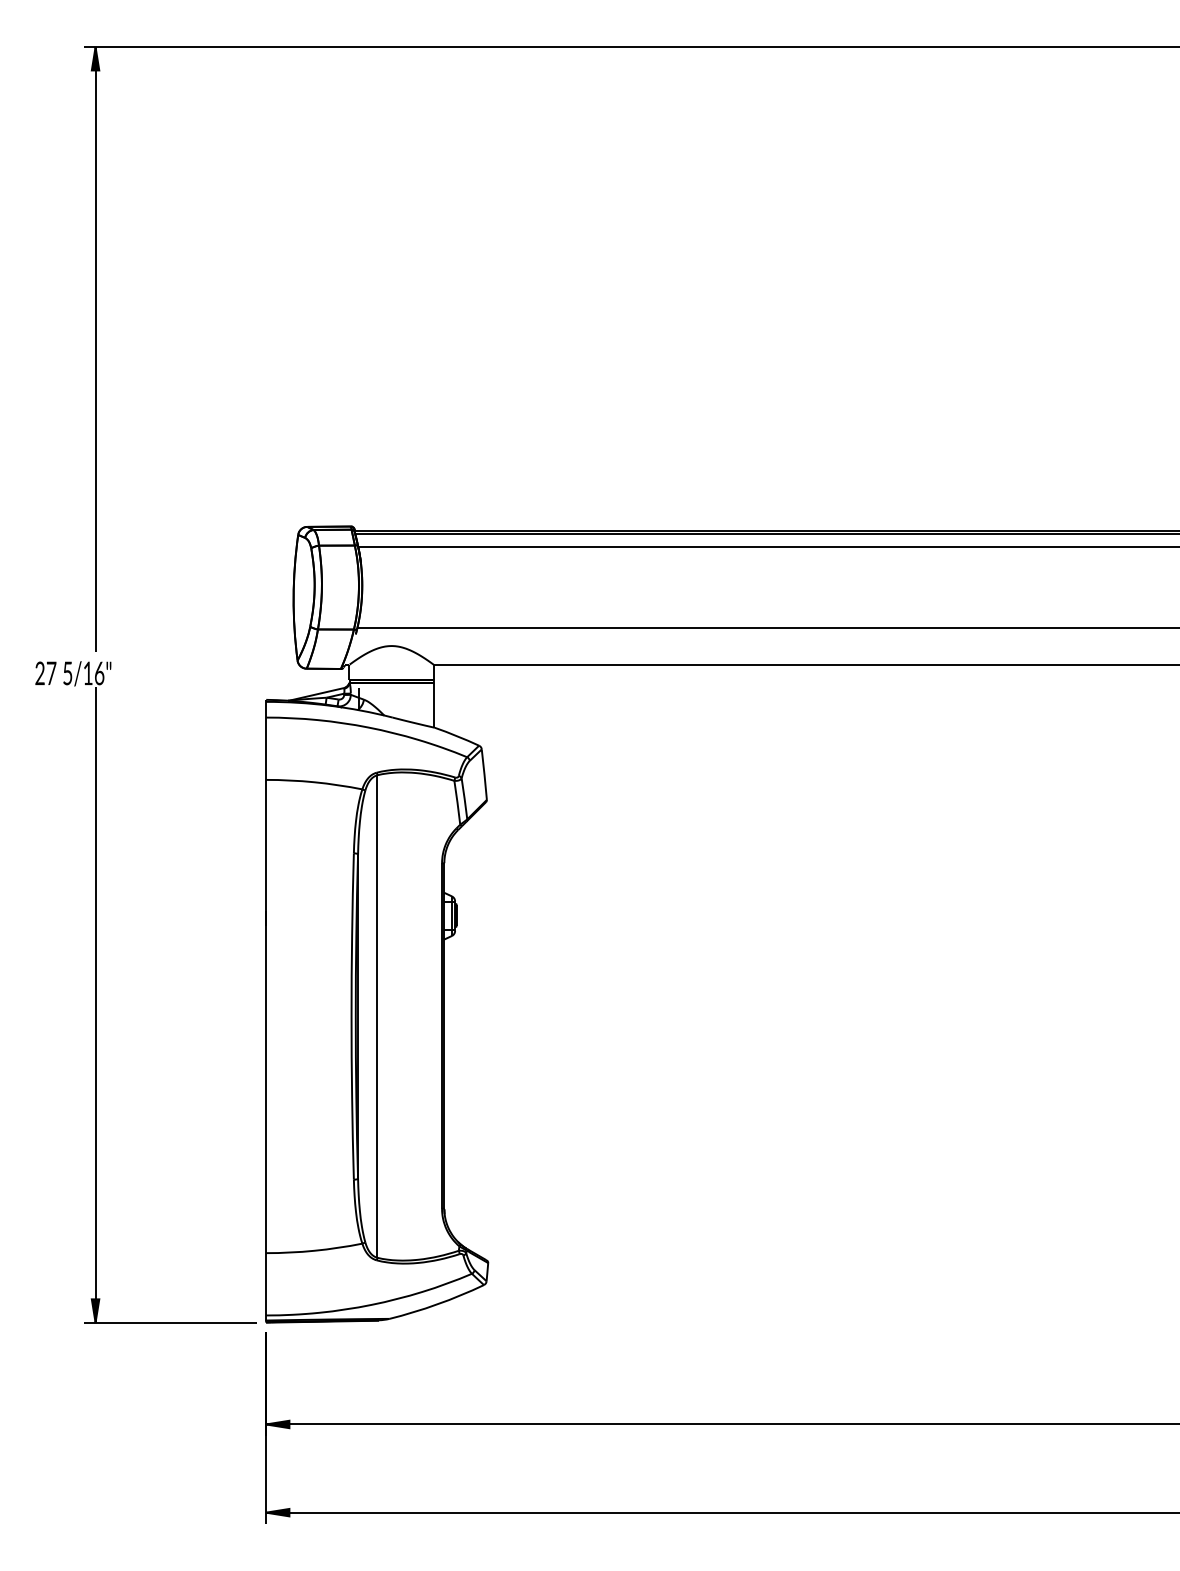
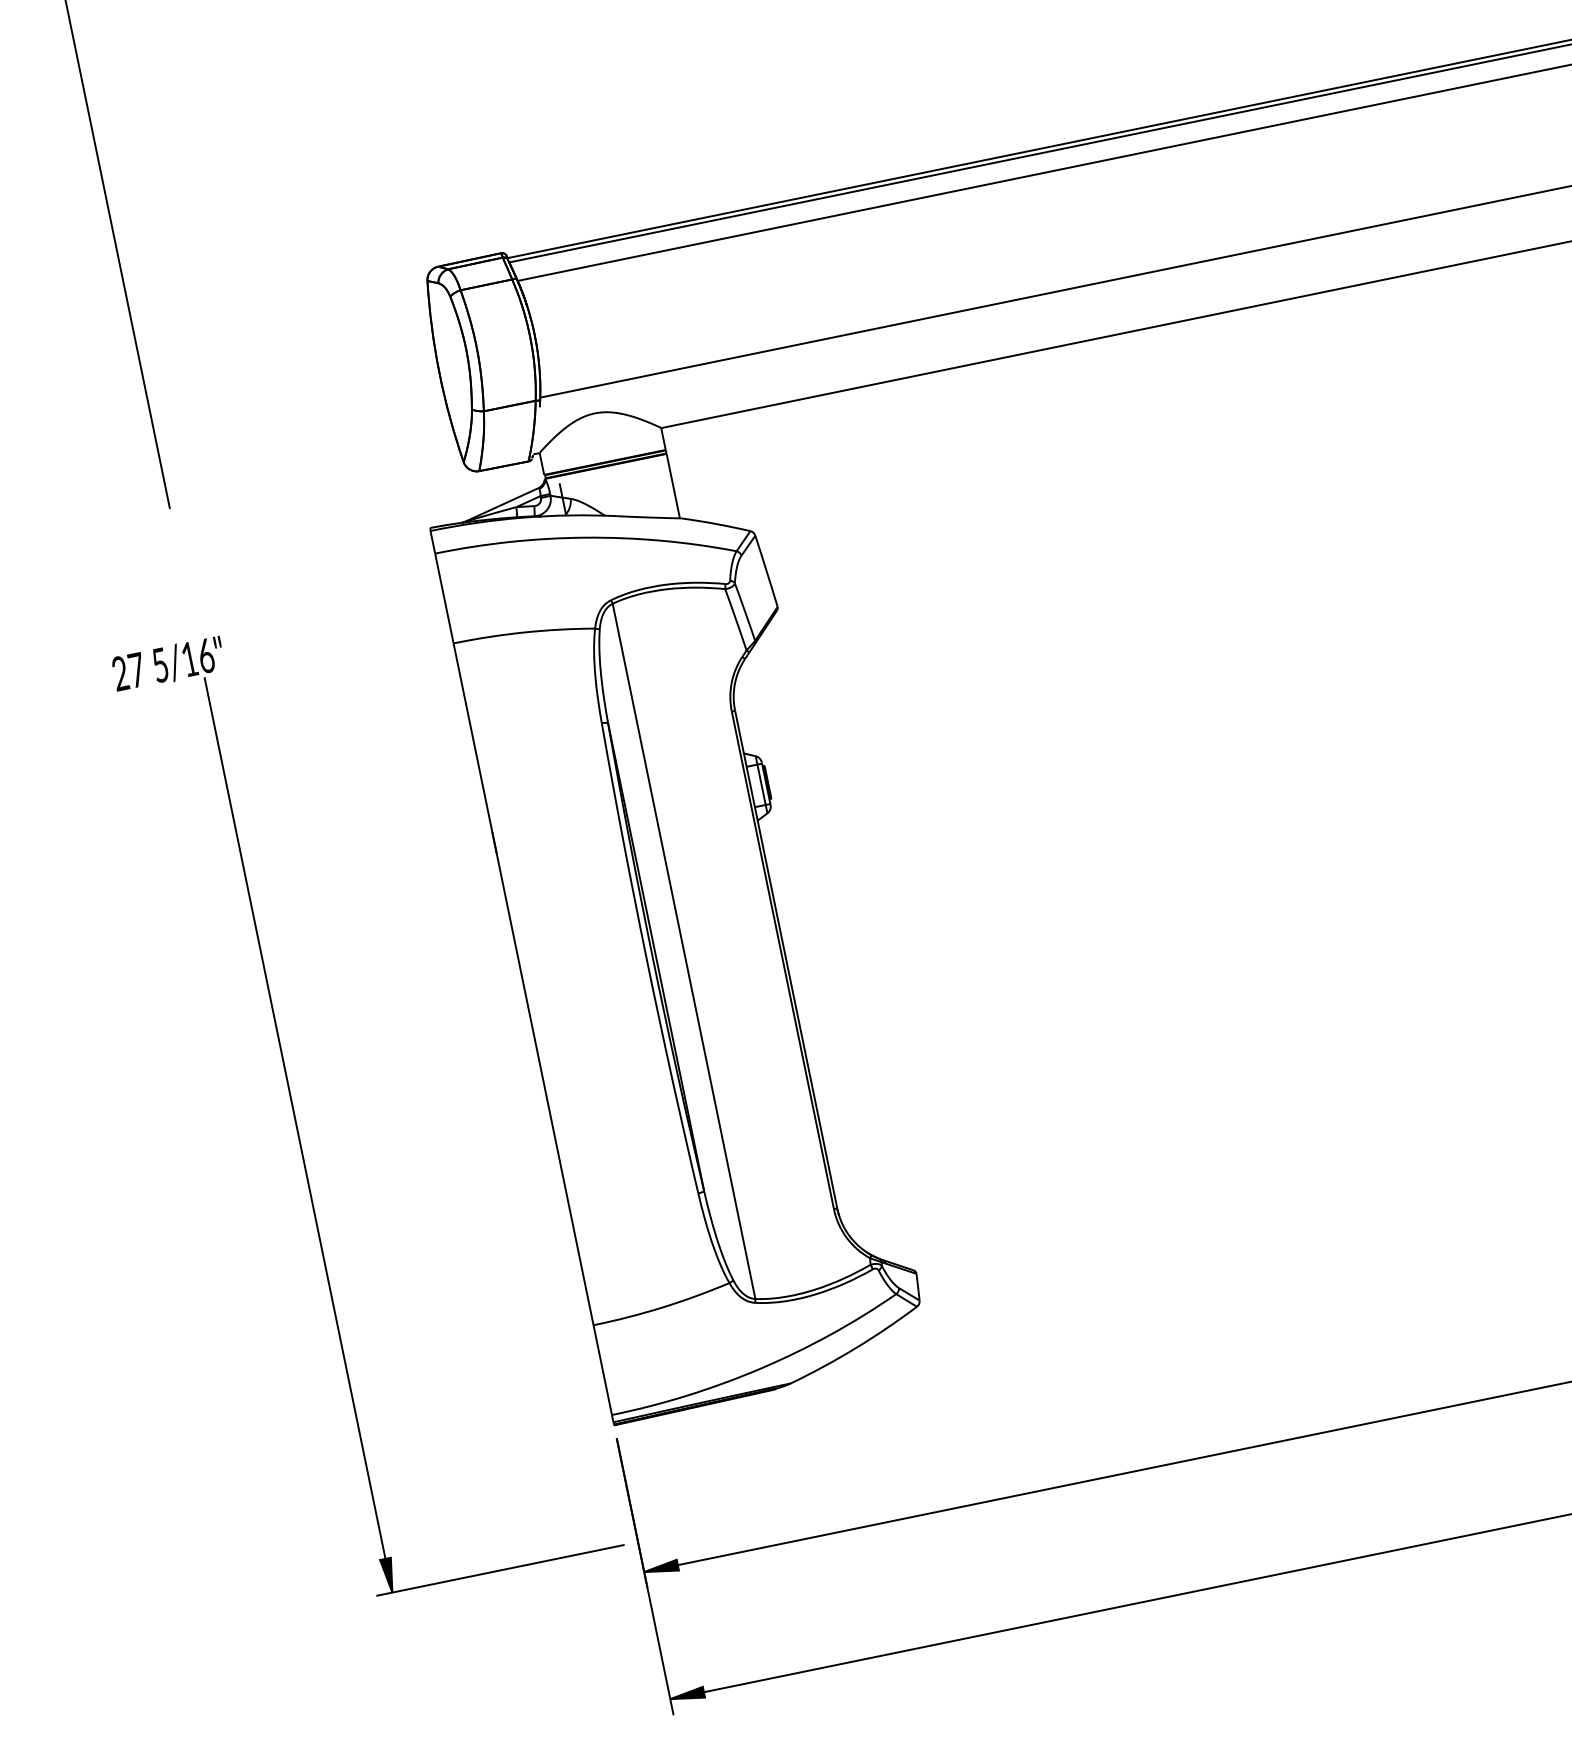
part: (96, 992) -> (296, 1116), moved

